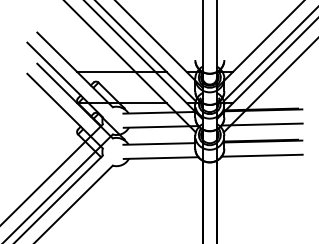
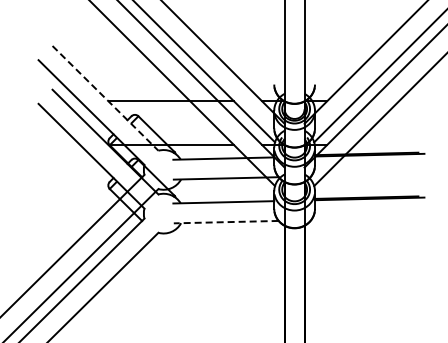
line: (75, 69) -> (105, 98), solid -> dashed
line: (261, 124) -> (367, 174), removed
line: (261, 155) -> (367, 218), removed
line: (160, 158) -> (225, 222), solid -> dashed

